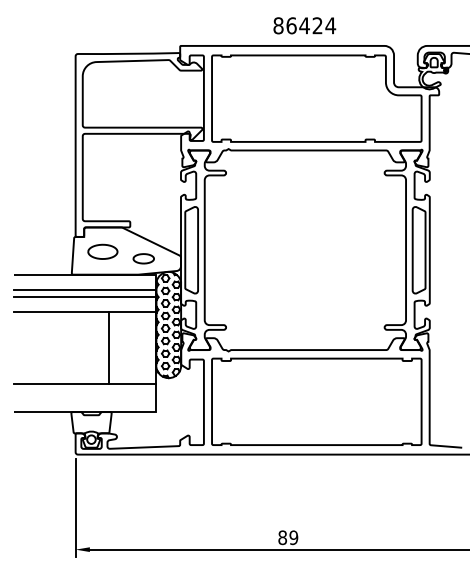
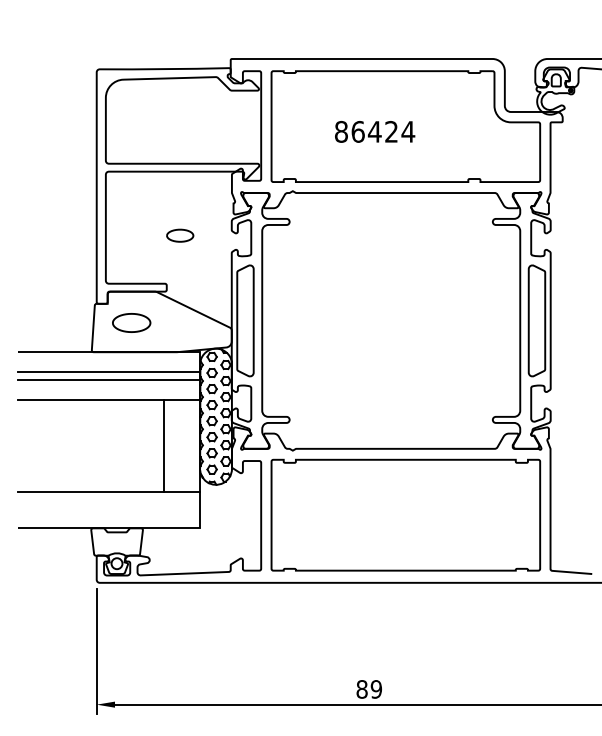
text: (304, 25) -> (374, 131), moved
part: (143, 258) -> (179, 235), moved
line: (108, 347) -> (163, 445), moved

